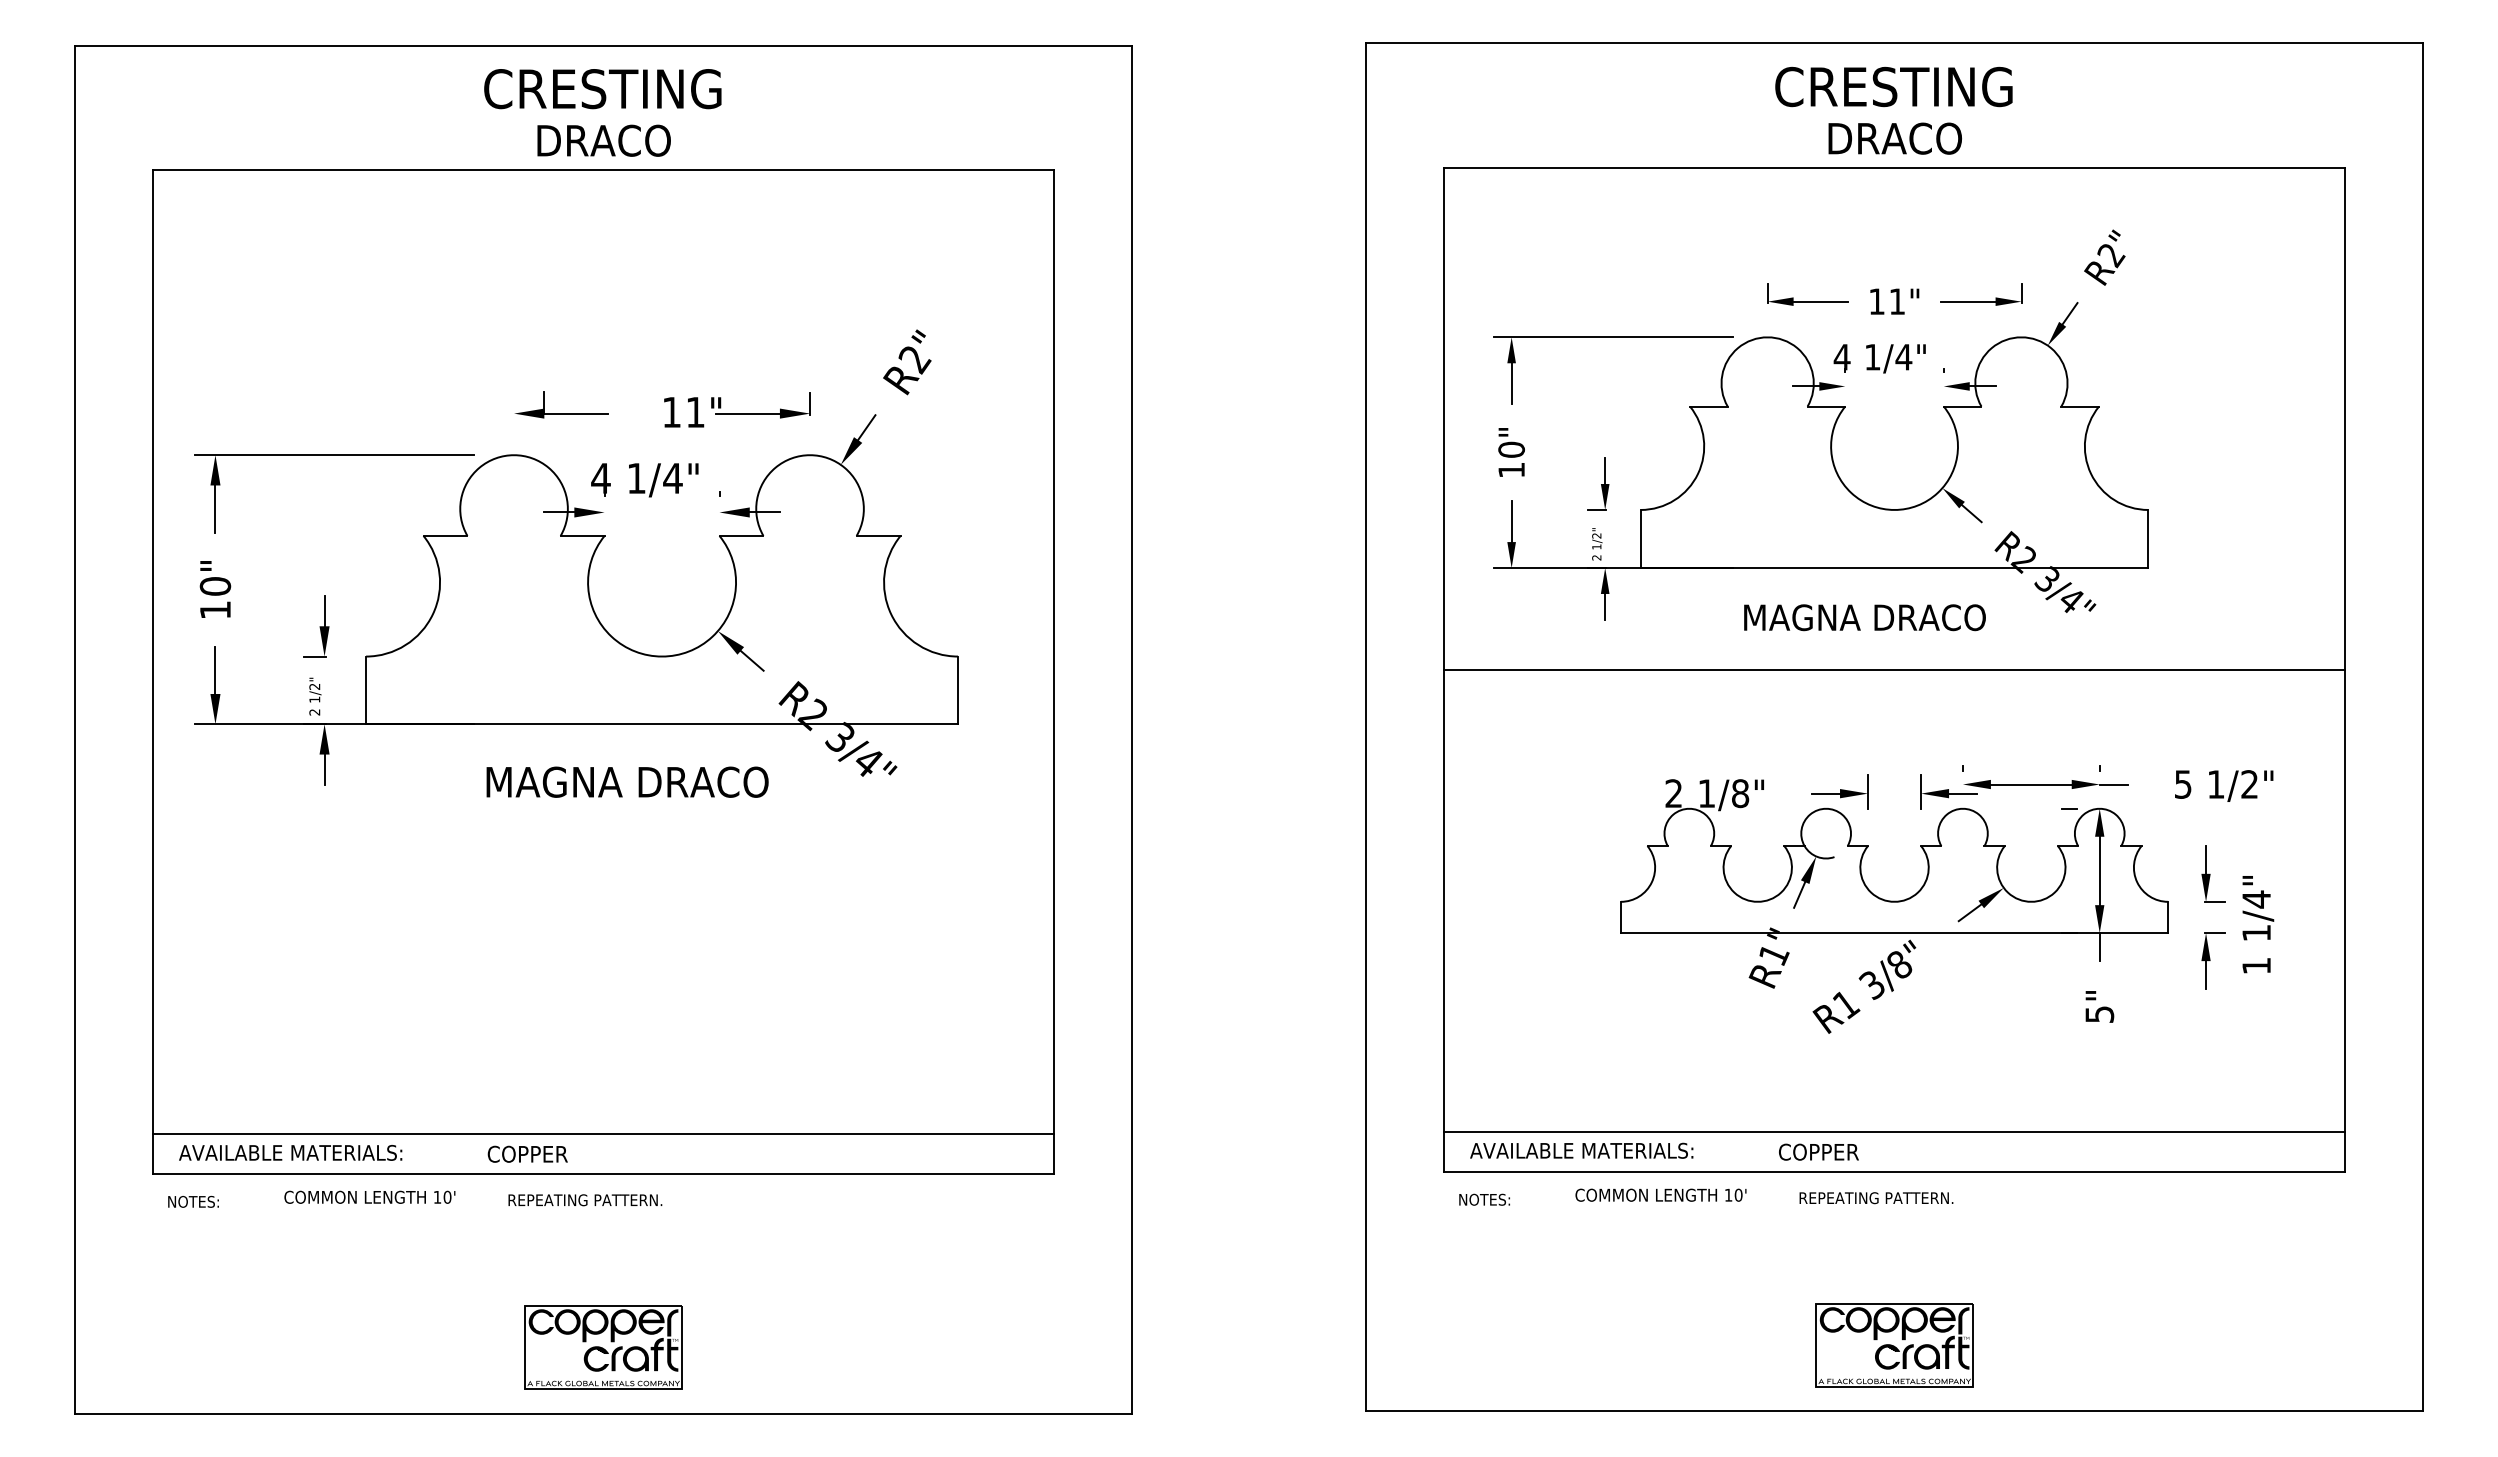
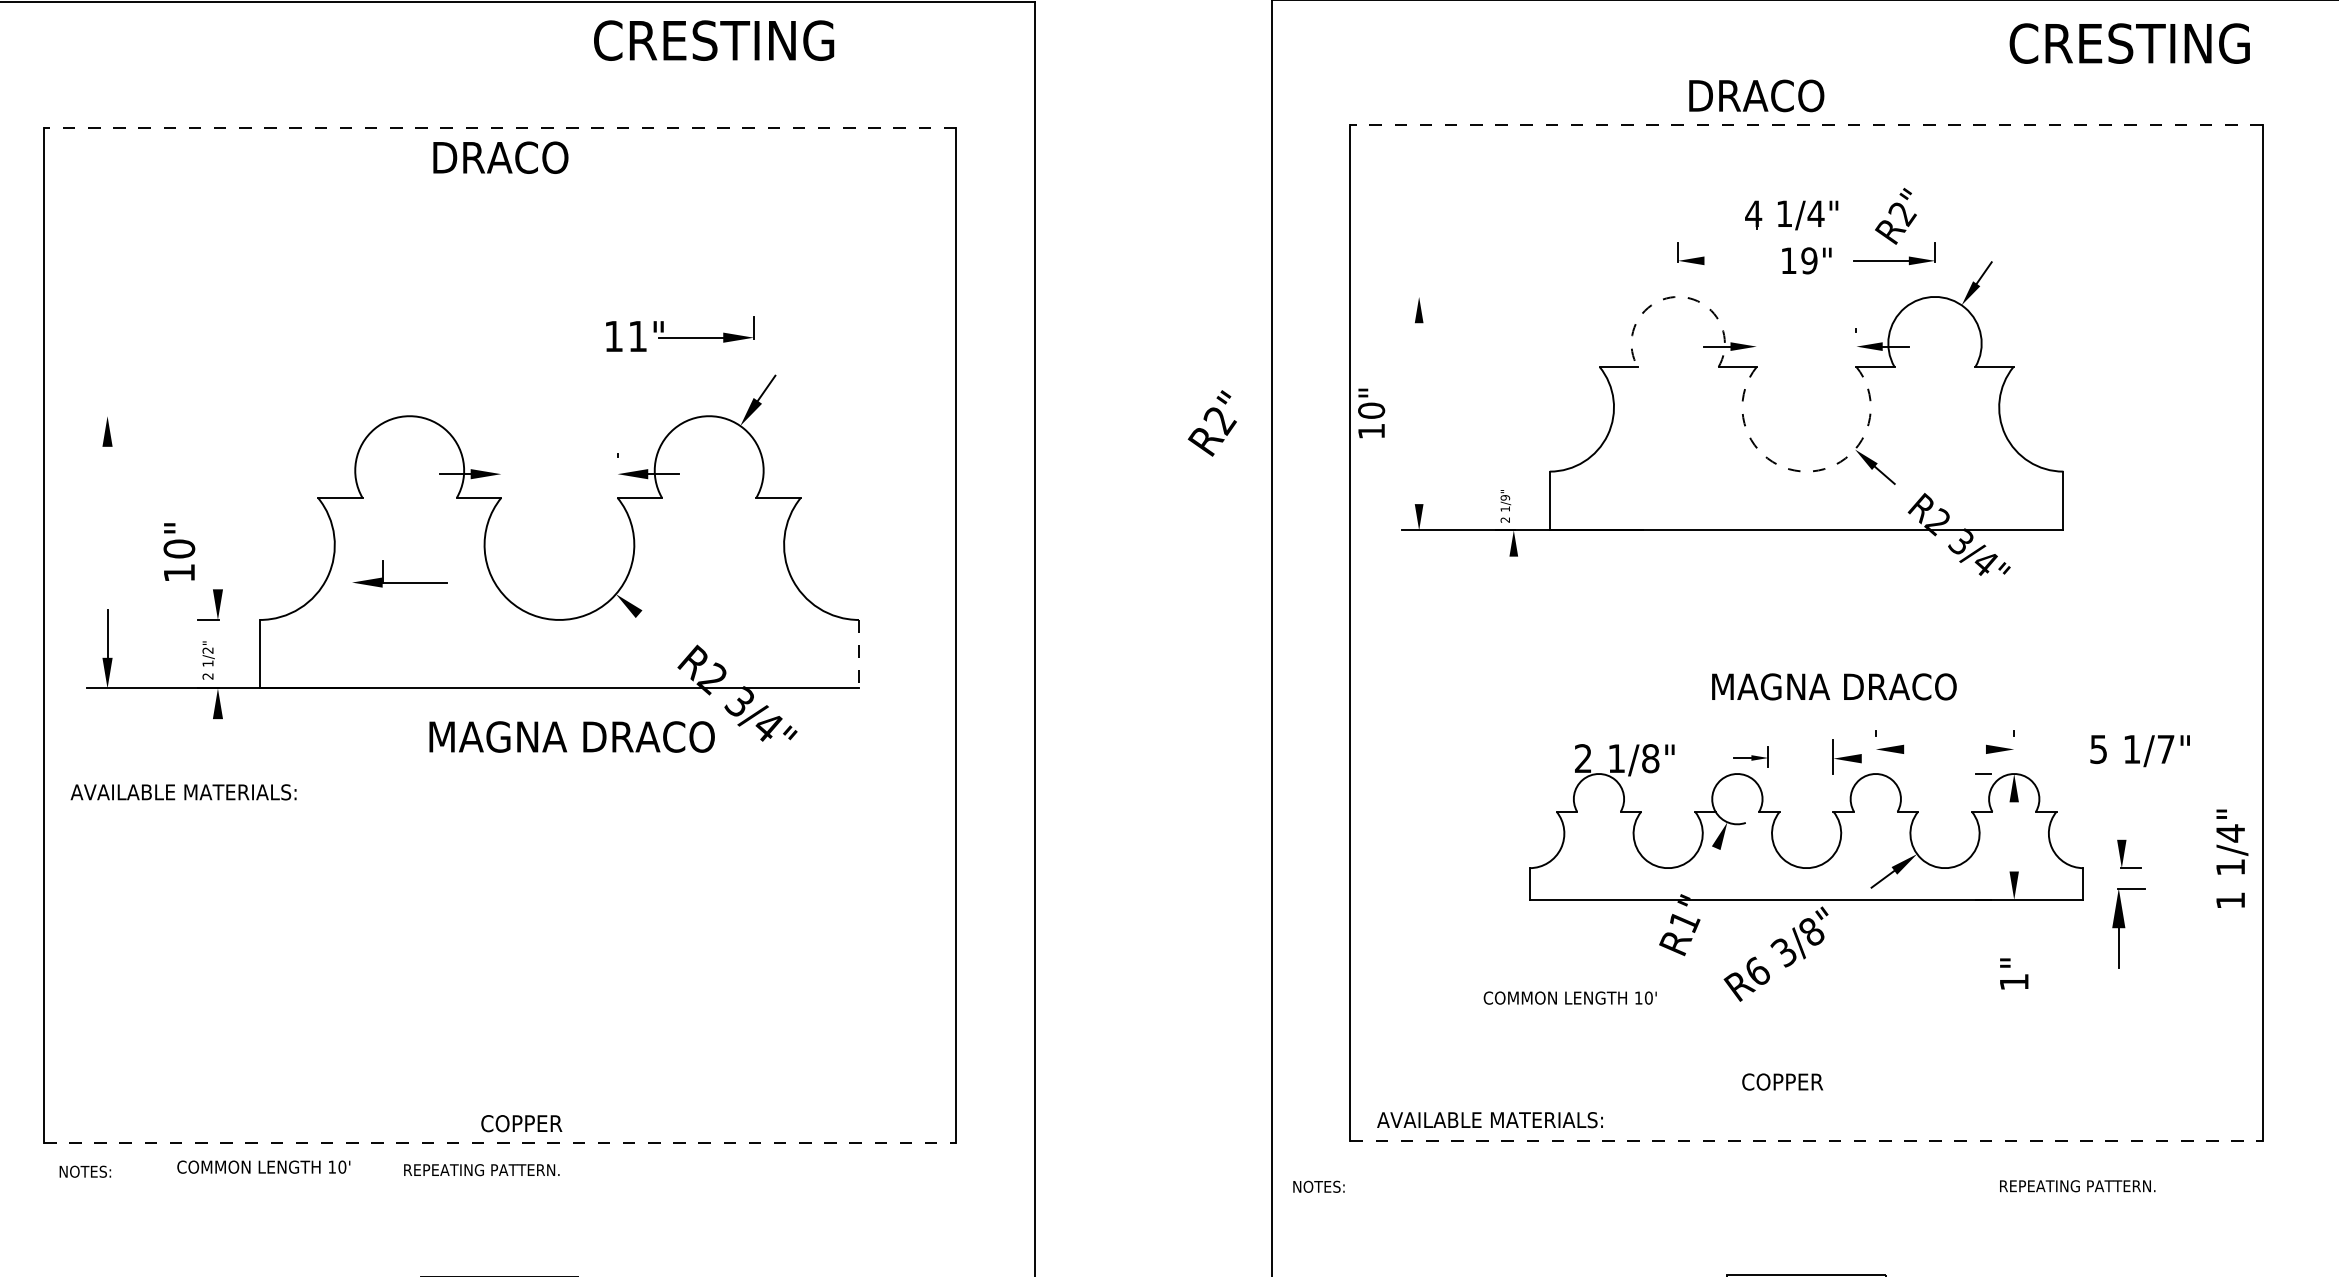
text: (1893, 86) -> (2129, 43), moved
text: (602, 89) -> (713, 41), moved
text: (1894, 138) -> (1755, 95), moved
text: (603, 140) -> (500, 157), moved
line: (1894, 167) -> (1806, 125), solid -> dashed
line: (603, 169) -> (500, 127), solid -> dashed
text: (2104, 257) -> (1895, 216), moved
line: (1820, 301) -> (1731, 260), removed
text: (1897, 301) -> (1809, 260), 11" -> 19"
line: (1613, 337) -> (1522, 297), removed
arc: (1767, 337) -> (1678, 297), solid -> dashed
part: (1879, 358) -> (1791, 215), moved
text: (907, 362) -> (1212, 423), moved
line: (1511, 383) -> (1419, 343), removed
part: (737, 409) -> (680, 333), moved
part: (561, 413) -> (400, 582), moved
text: (1511, 452) -> (1371, 413), moved
line: (334, 455) -> (227, 416), removed
part: (644, 480) -> (541, 441), removed
part: (1598, 483) -> (1507, 444), removed
line: (215, 508) -> (107, 470), removed
arc: (1894, 509) -> (1806, 471), solid -> dashed
line: (1511, 521) -> (1419, 483), removed
text: (1596, 535) -> (1505, 497), 1/2" -> 1/9"
text: (215, 589) -> (179, 552), moved
line: (1605, 606) -> (1514, 569), removed
line: (324, 611) -> (217, 574), removed
text: (1864, 617) -> (1833, 686), moved
line: (751, 660) -> (649, 623), removed
line: (1894, 669) -> (1806, 633), removed
line: (958, 690) -> (859, 654), solid -> dashed
line: (324, 769) -> (217, 734), removed
text: (627, 781) -> (572, 736), moved
line: (2030, 784) -> (1944, 749), removed
line: (2113, 784) -> (2028, 749), removed
text: (2249, 784) -> (2165, 749), 1/2" -> 1/7"
part: (1839, 791) -> (1750, 756), size x0.6
line: (1963, 793) -> (1876, 758), removed
line: (2206, 859) -> (2122, 825), removed
line: (2099, 870) -> (2014, 836), removed
line: (1799, 894) -> (1710, 860), removed
text: (2258, 924) -> (2232, 858), moved
line: (2099, 947) -> (2014, 914), removed
part: (2213, 960) -> (2129, 927), size x1.4
text: (1846, 1004) -> (1757, 972), R1 -> R6
text: (2099, 1014) -> (2014, 982), 5" -> 1"
line: (1894, 1131) -> (1806, 1100), removed
line: (603, 1133) -> (500, 1102), removed
text: (1818, 1151) -> (1782, 1081), moved
text: (290, 1152) -> (183, 791), moved
text: (527, 1153) -> (521, 1122), moved
line: (1894, 1171) -> (1806, 1141), solid -> dashed
line: (603, 1173) -> (500, 1143), solid -> dashed
text: (1660, 1194) -> (1569, 997), moved
text: (1876, 1198) -> (2077, 1186), moved
text: (1484, 1199) -> (1318, 1186), moved

